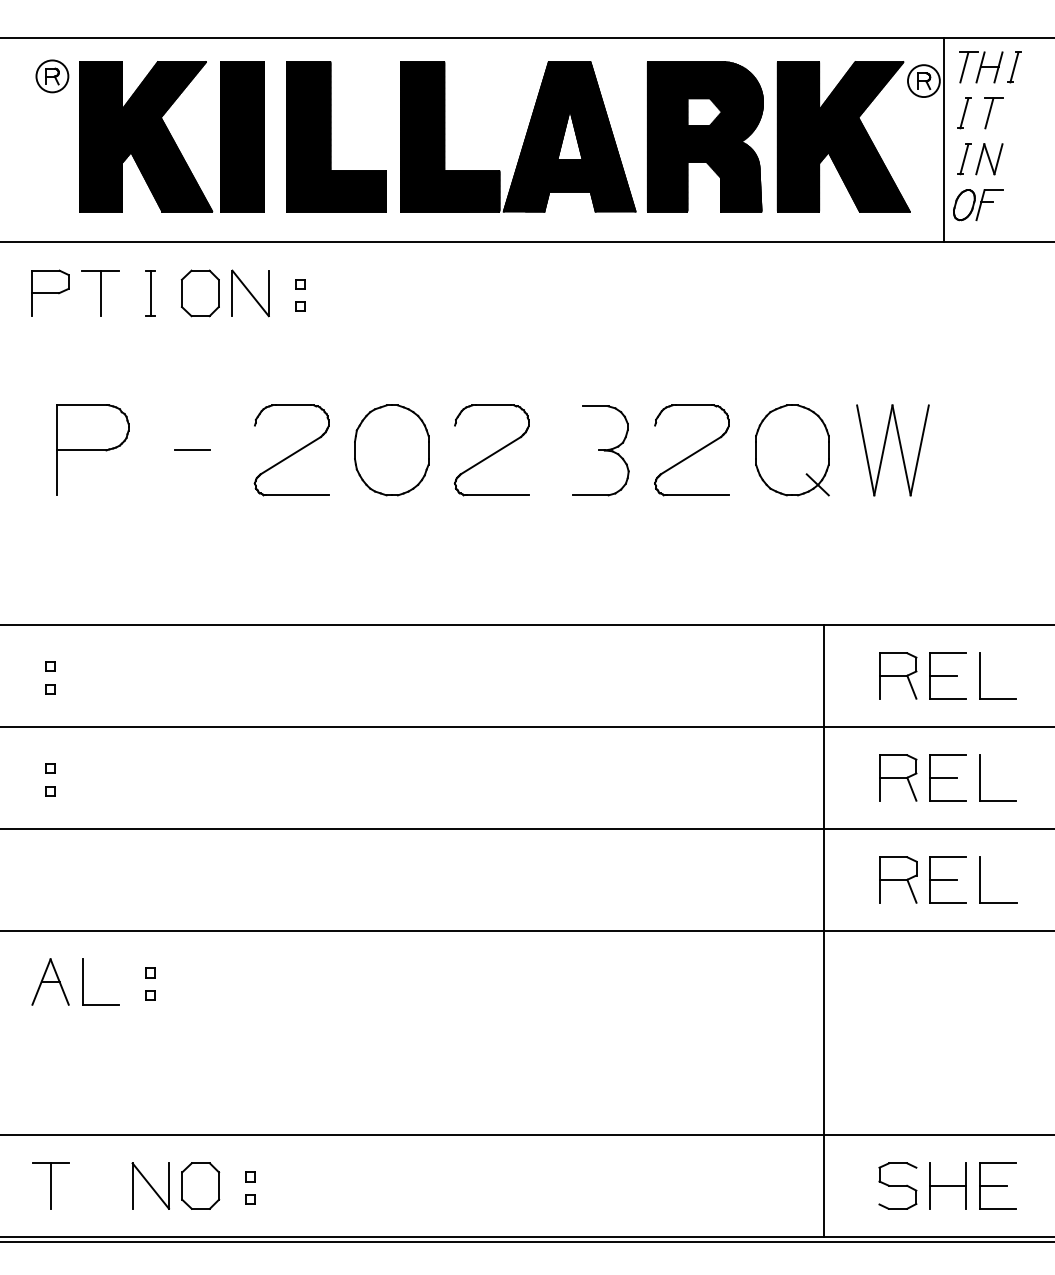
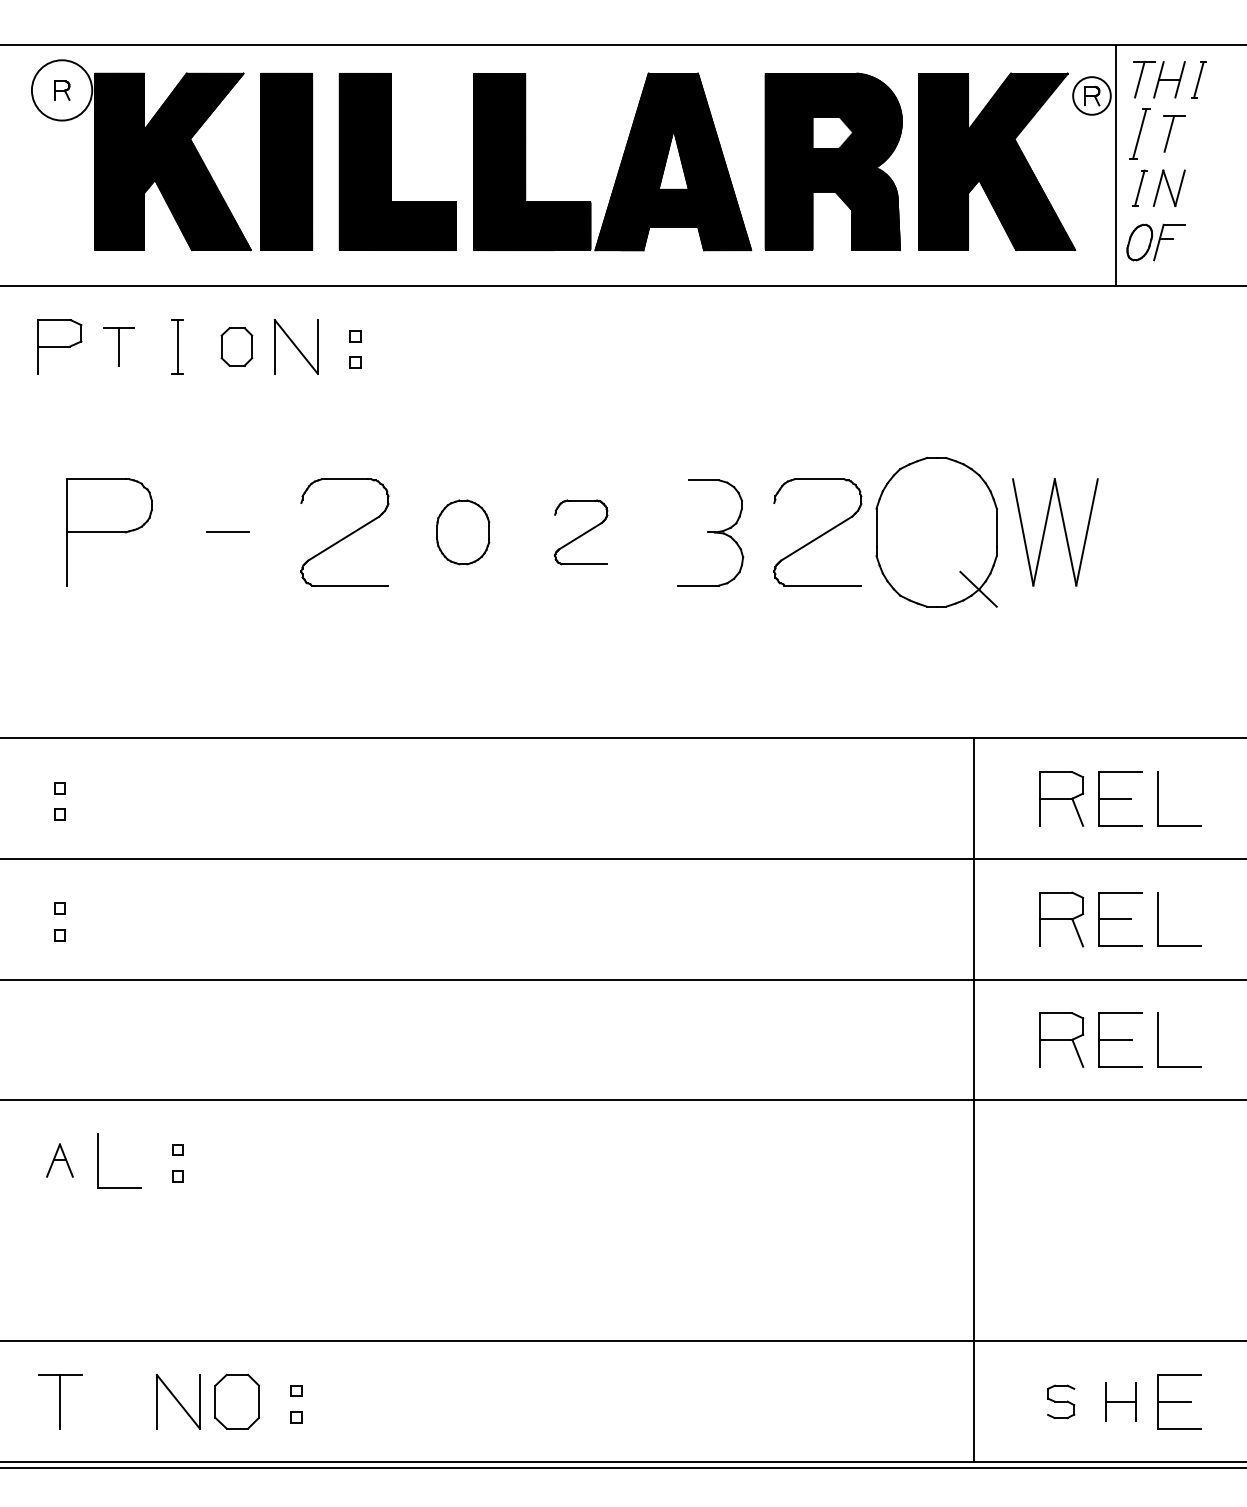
circle: (51, 76) -> (61, 90), size x1.6
part: (964, 112) -> (1139, 133), size x1.4
part: (100, 293) -> (118, 346), size x0.7
part: (200, 293) -> (236, 346), size x0.7
part: (391, 450) -> (462, 532), size x0.6
part: (491, 450) -> (580, 532), size x0.6
part: (792, 450) -> (936, 532), size x1.4
part: (50, 981) -> (59, 1160), size x0.6
part: (897, 1185) -> (1060, 1401), size x0.6
part: (948, 1185) -> (1120, 1401), size x0.7

